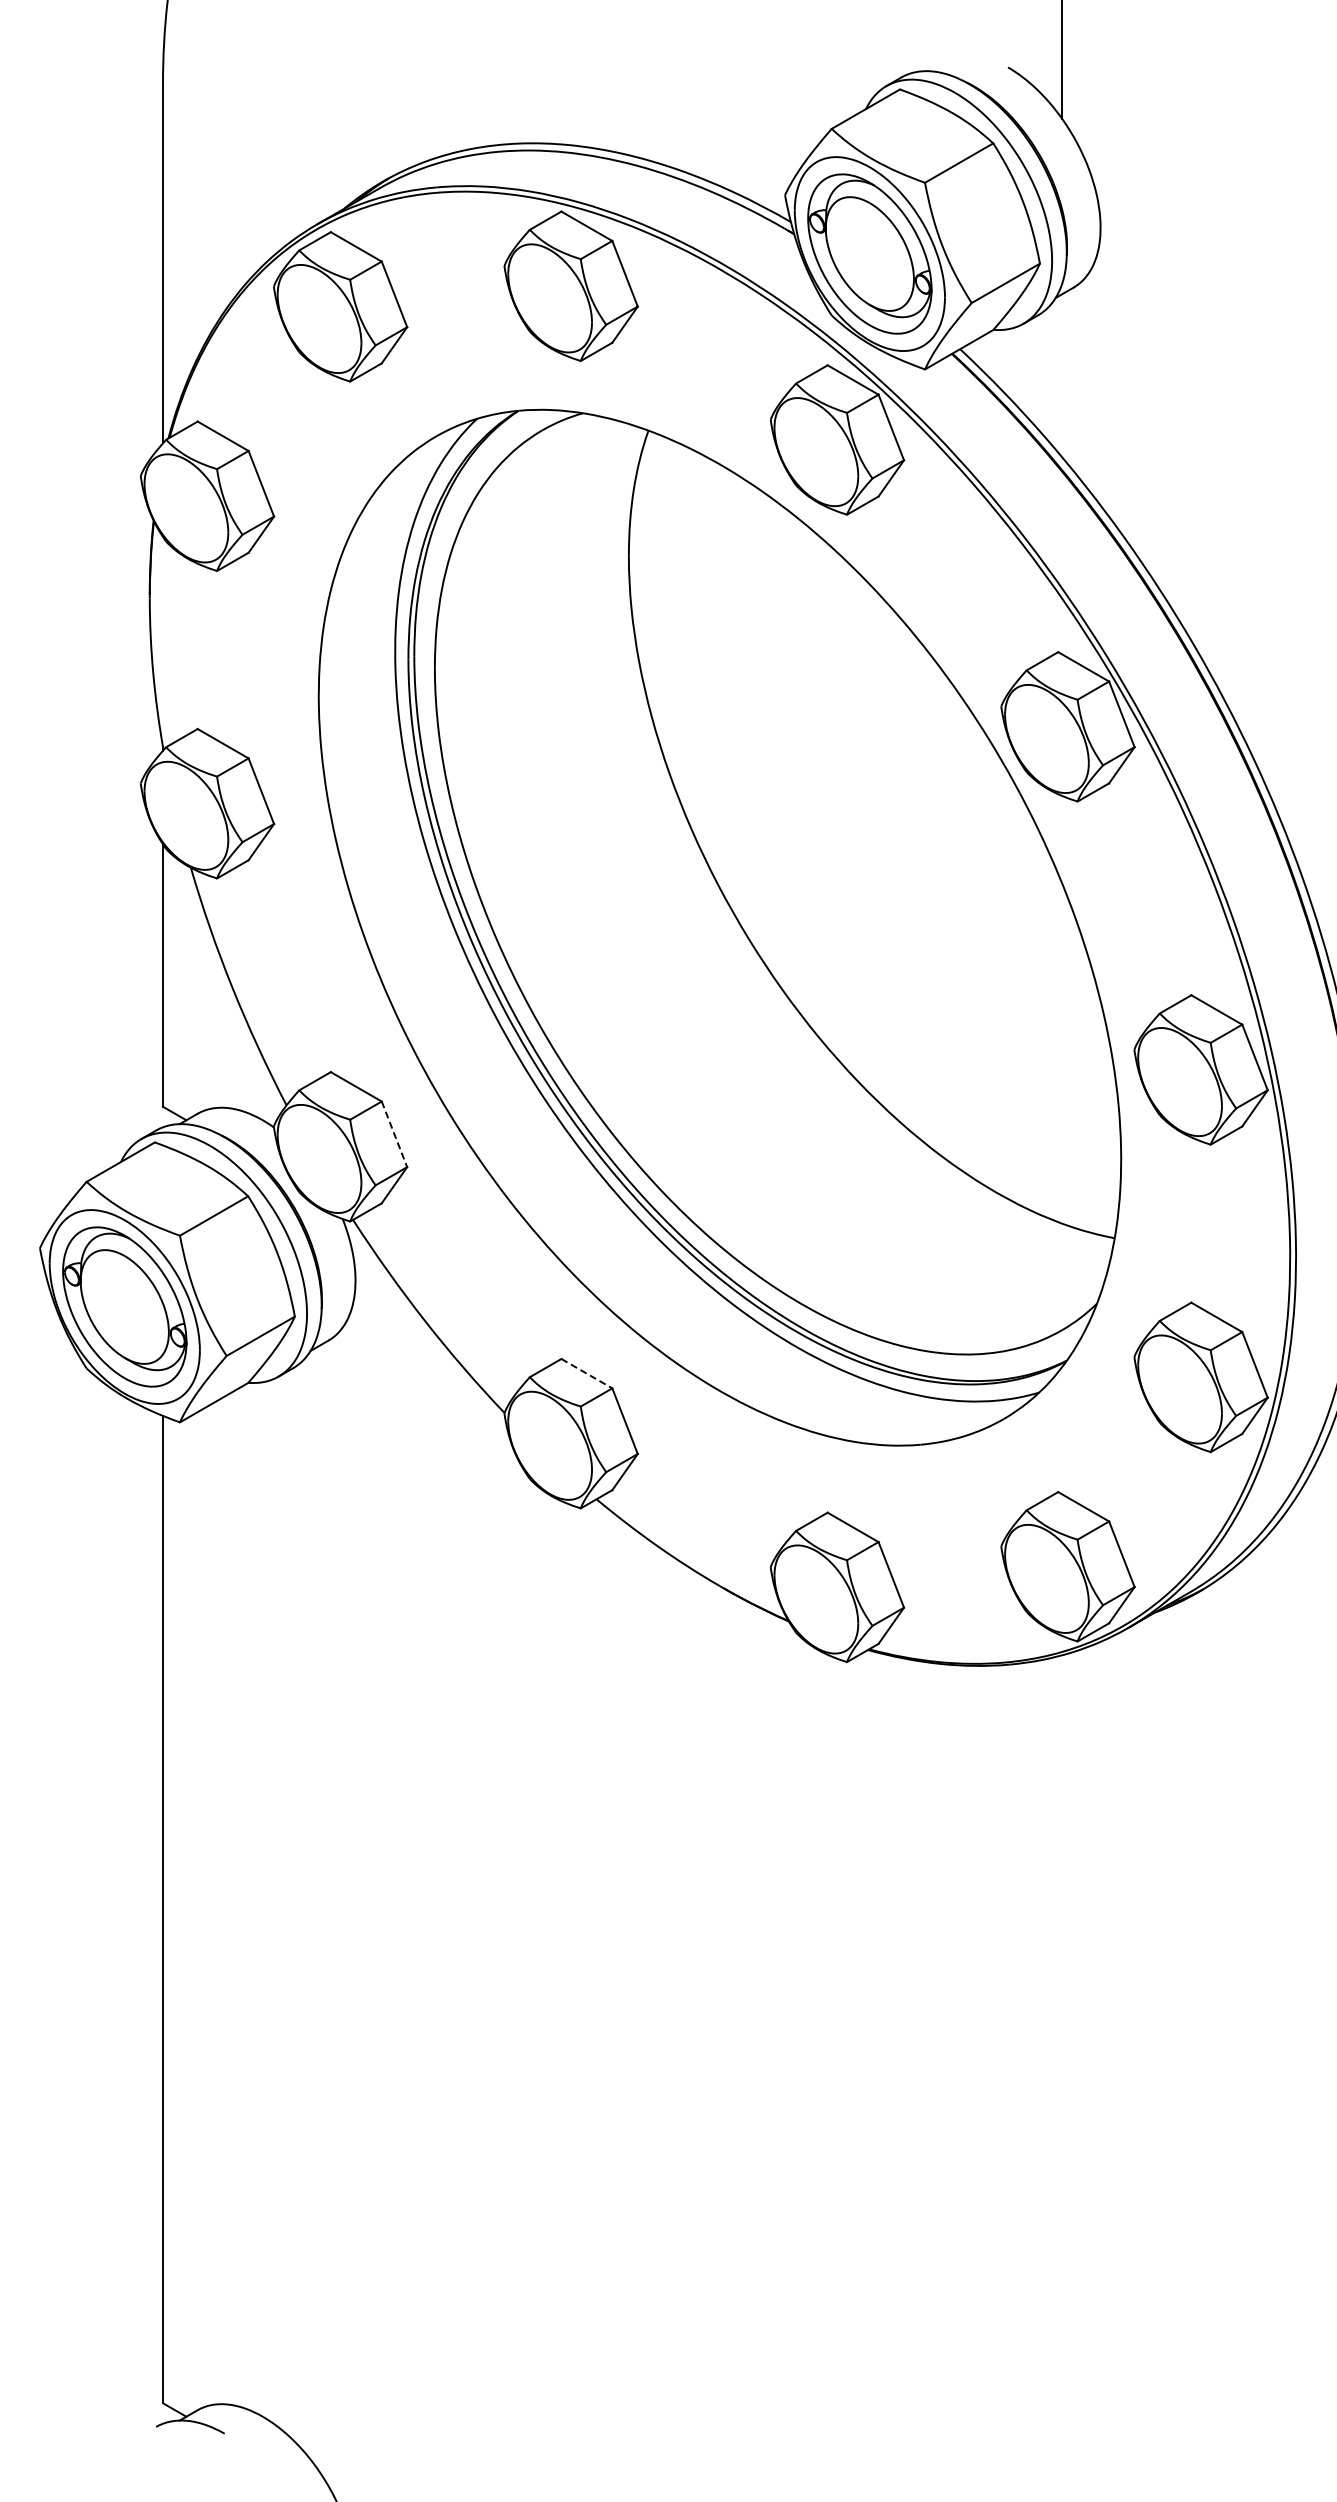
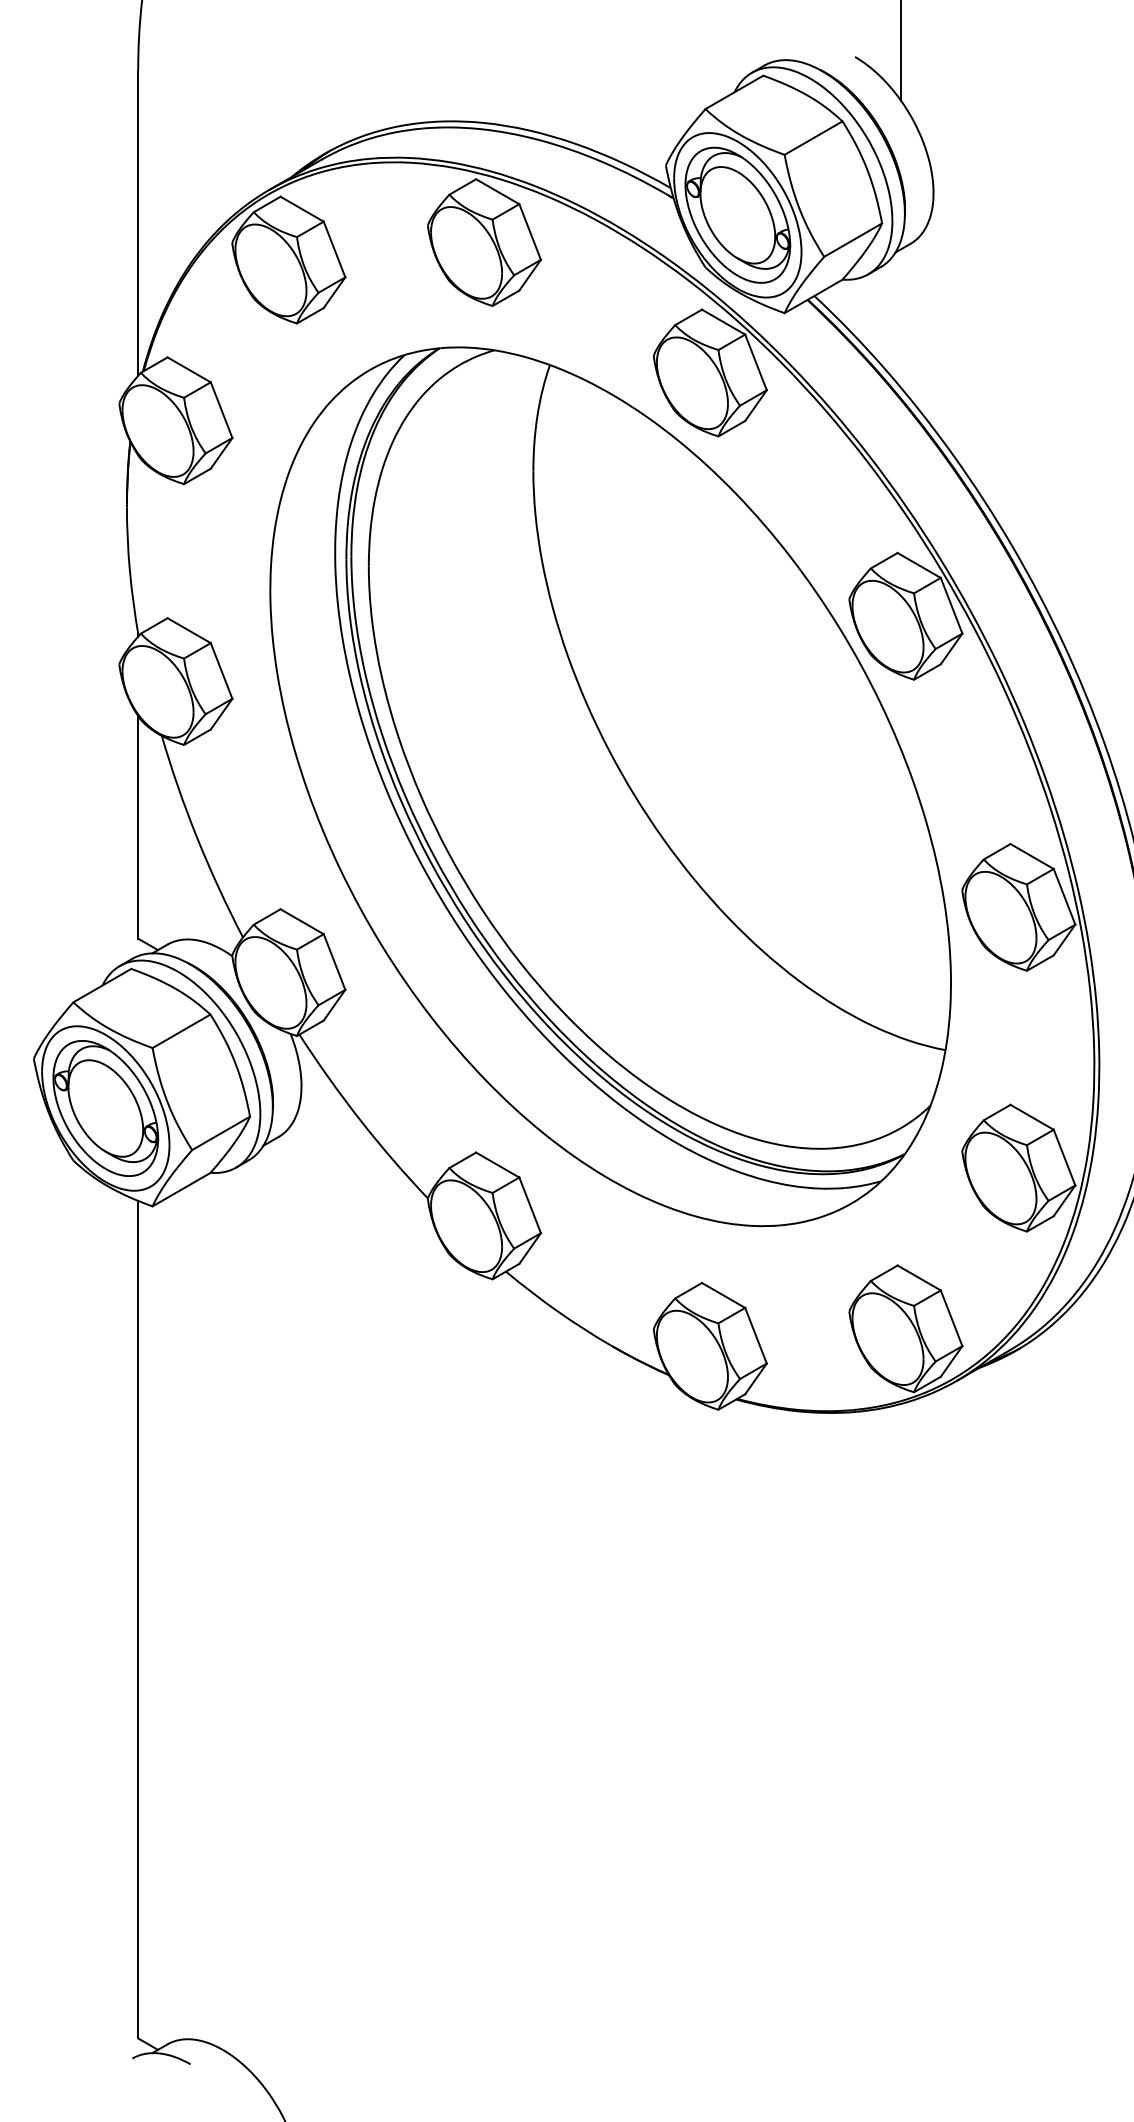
line: (394, 1134) -> (334, 962), dashed -> solid
line: (587, 1373) -> (498, 1164), dashed -> solid

